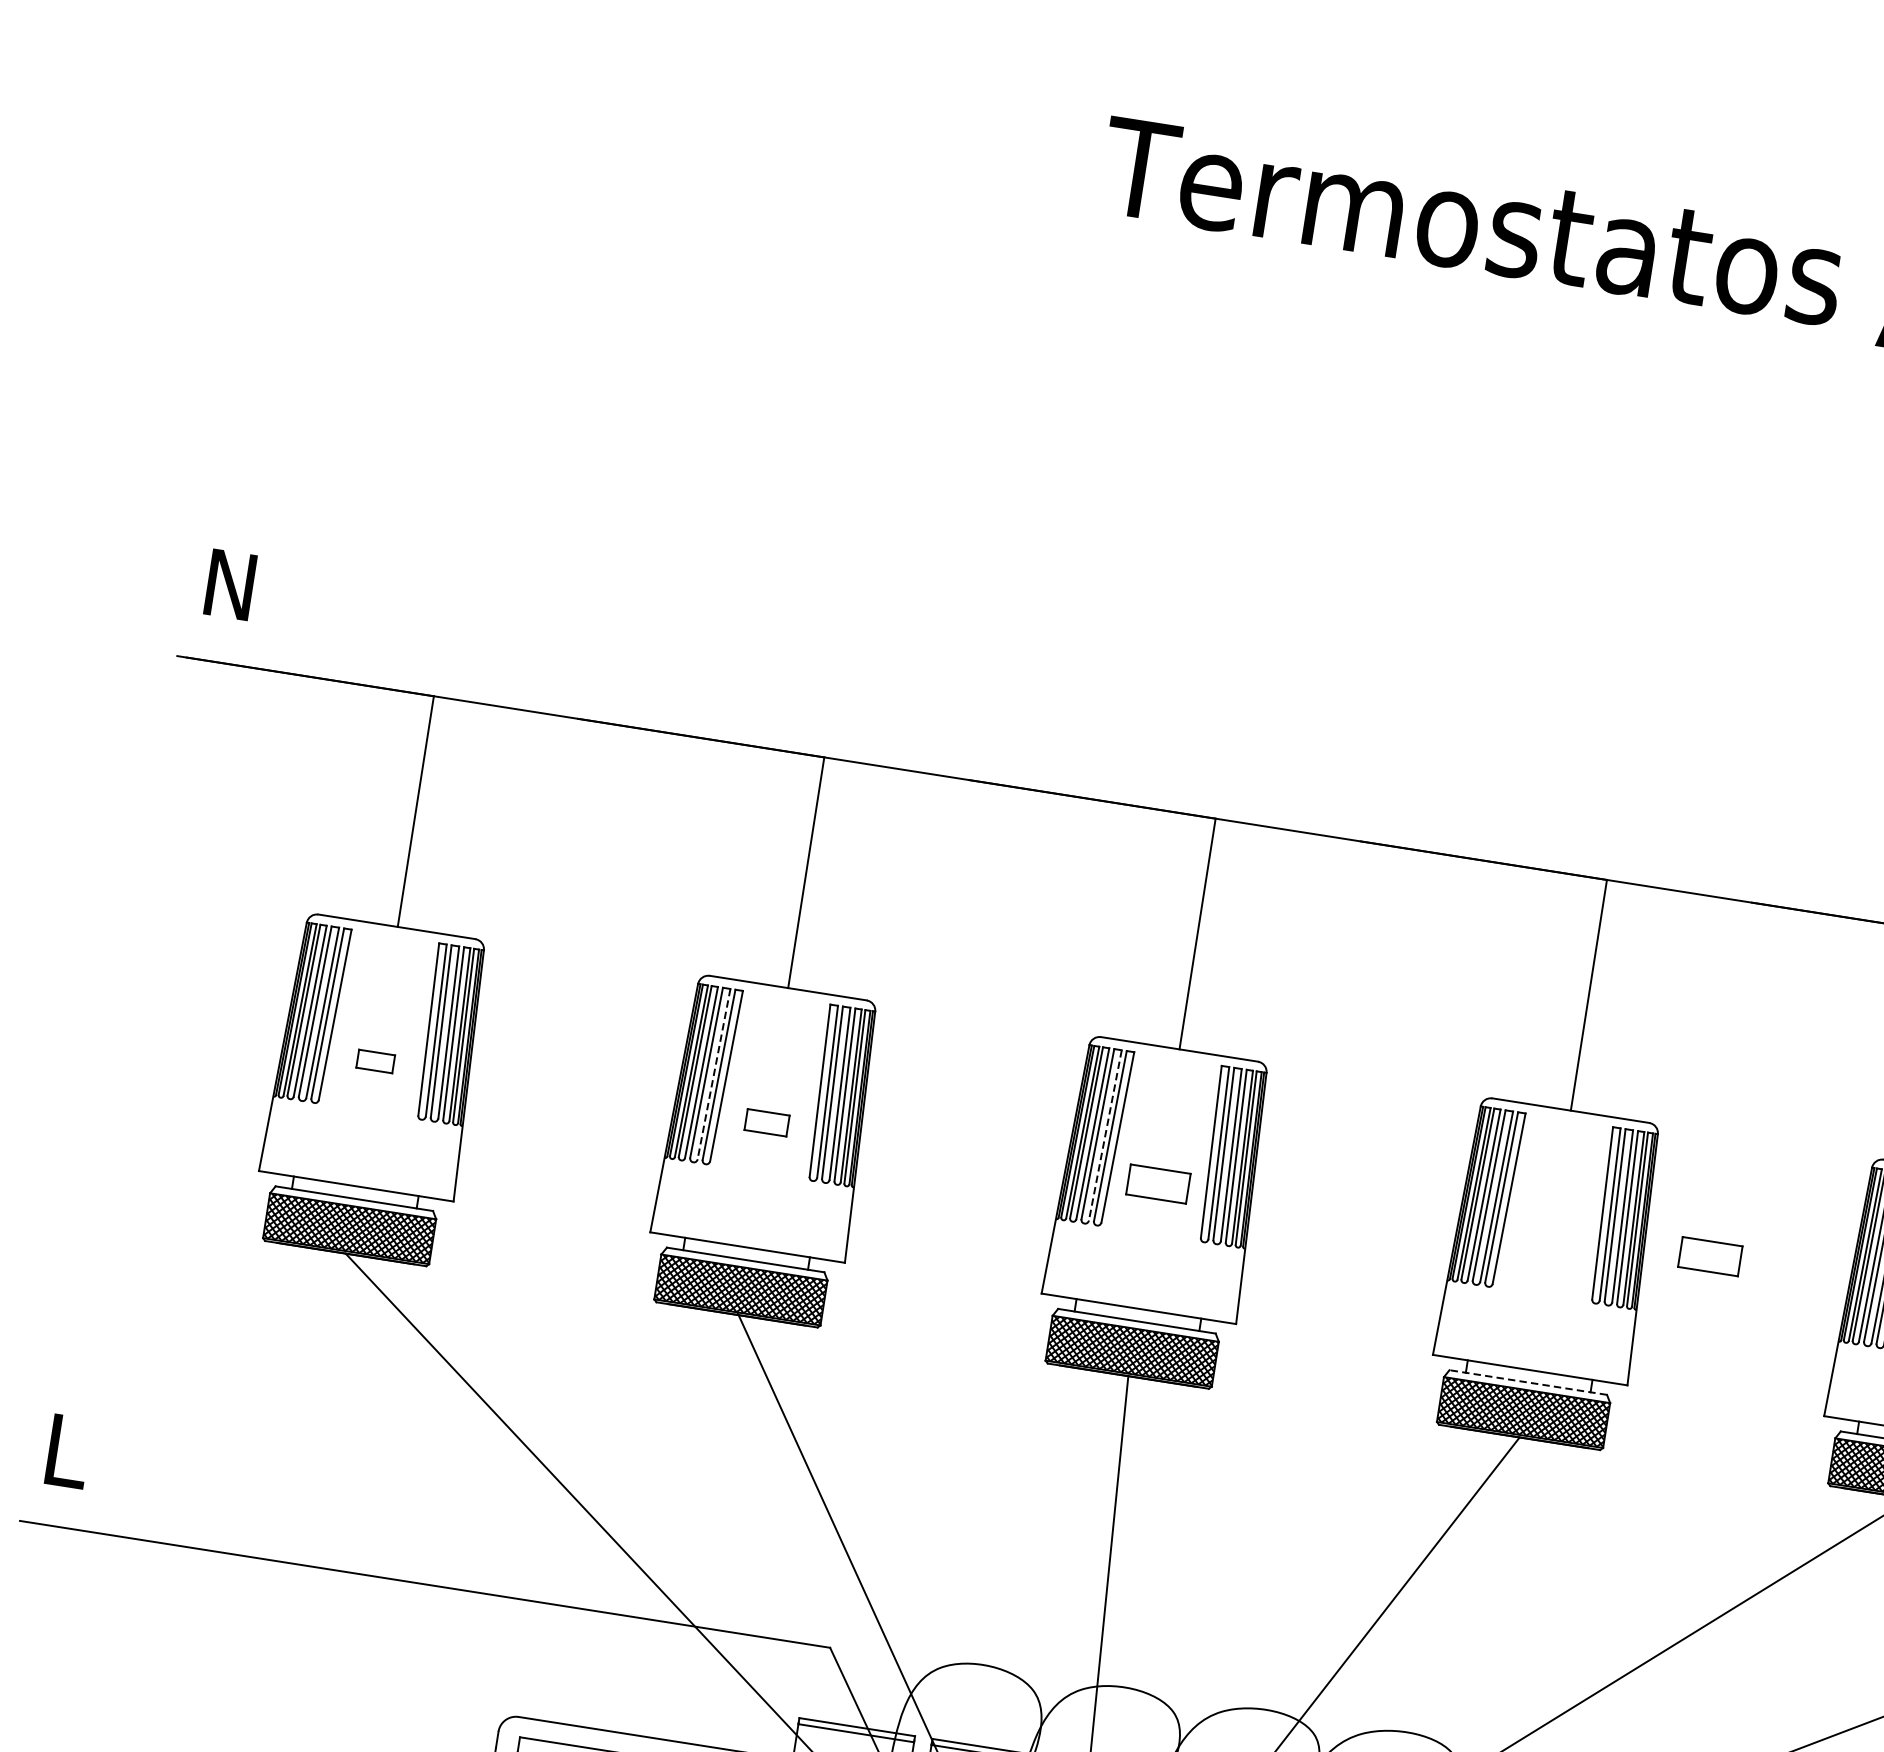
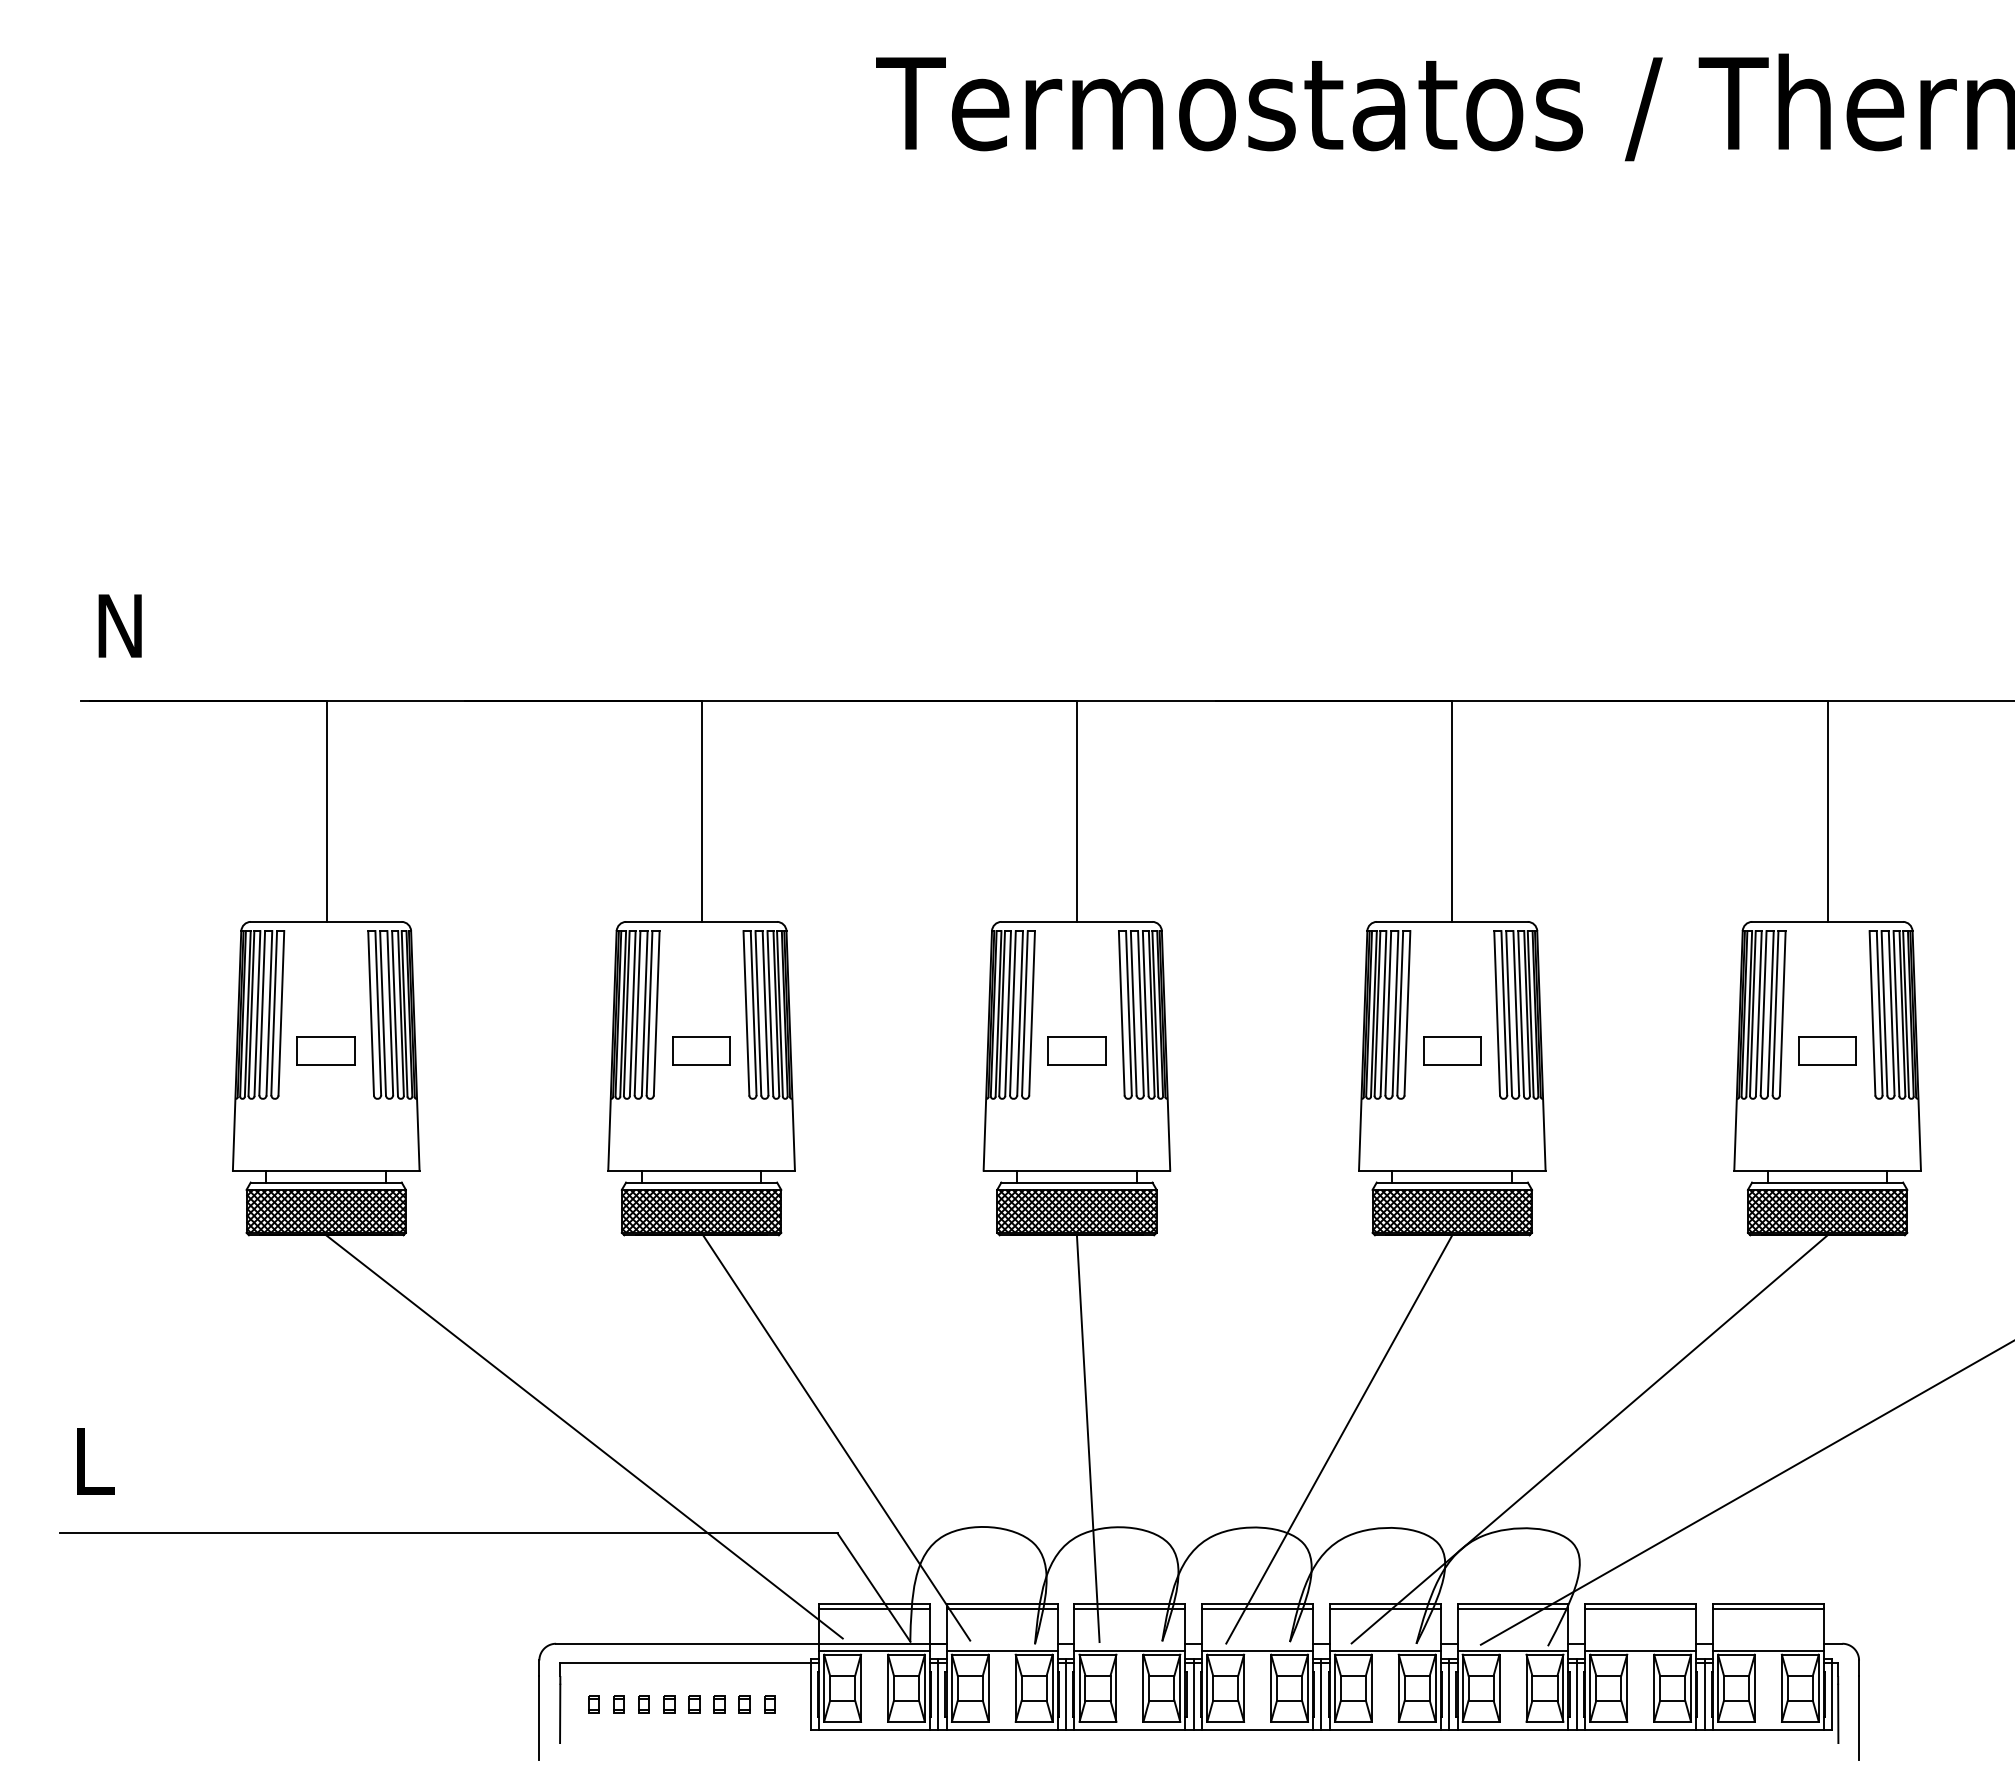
part: (375, 1060) -> (325, 1050), size x1.67
line: (713, 1074) -> (644, 1013), dashed -> solid
part: (767, 1122) -> (701, 1050), size x1.43
line: (1105, 1135) -> (1020, 1013), dashed -> solid
part: (1710, 1256) -> (1452, 1050), moved
line: (1528, 1382) -> (1452, 1182), dashed -> solid

